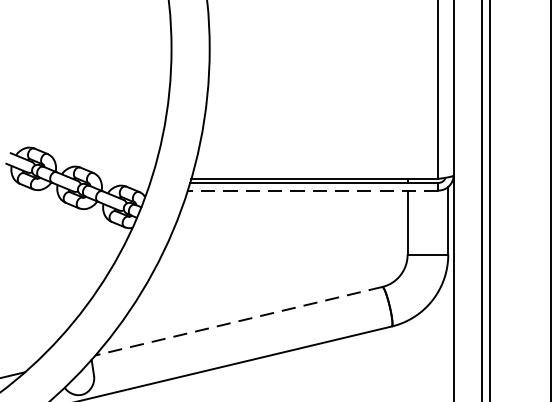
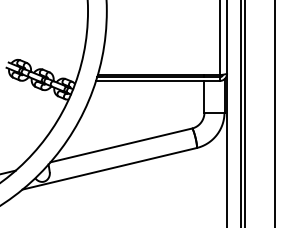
line: (312, 191) -> (157, 81), dashed -> solid
line: (239, 321) -> (121, 145), dashed -> solid

